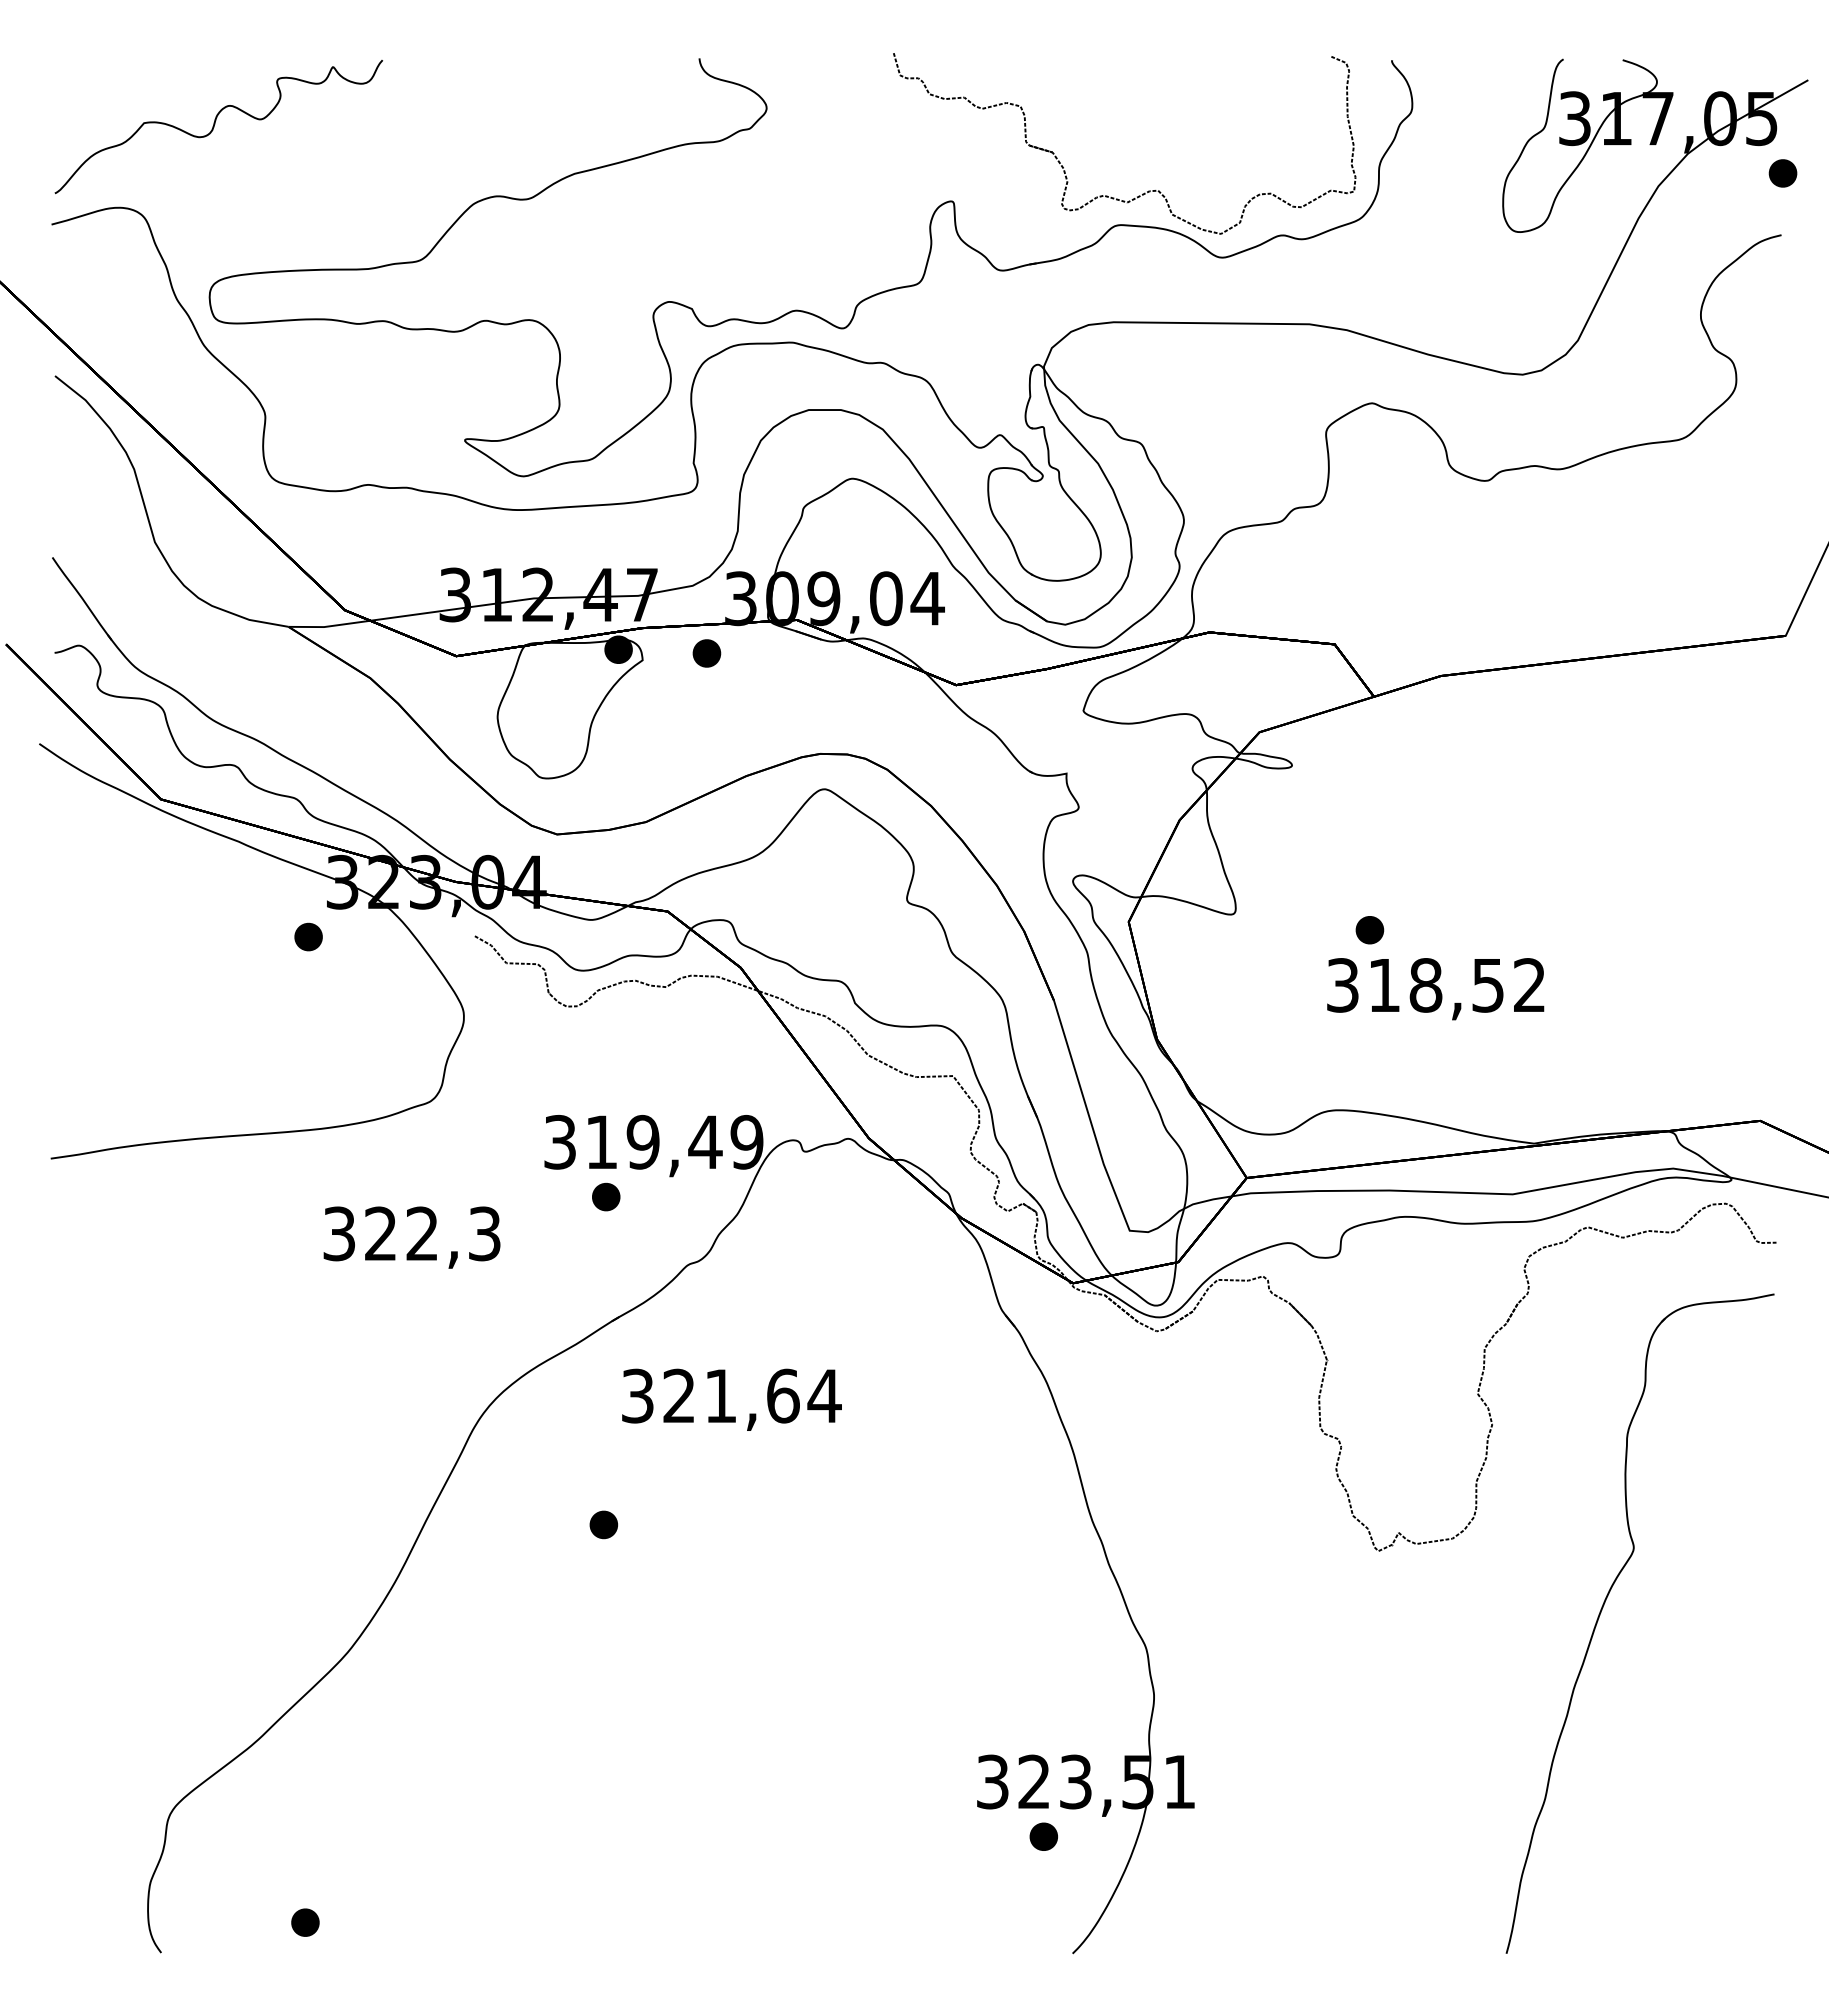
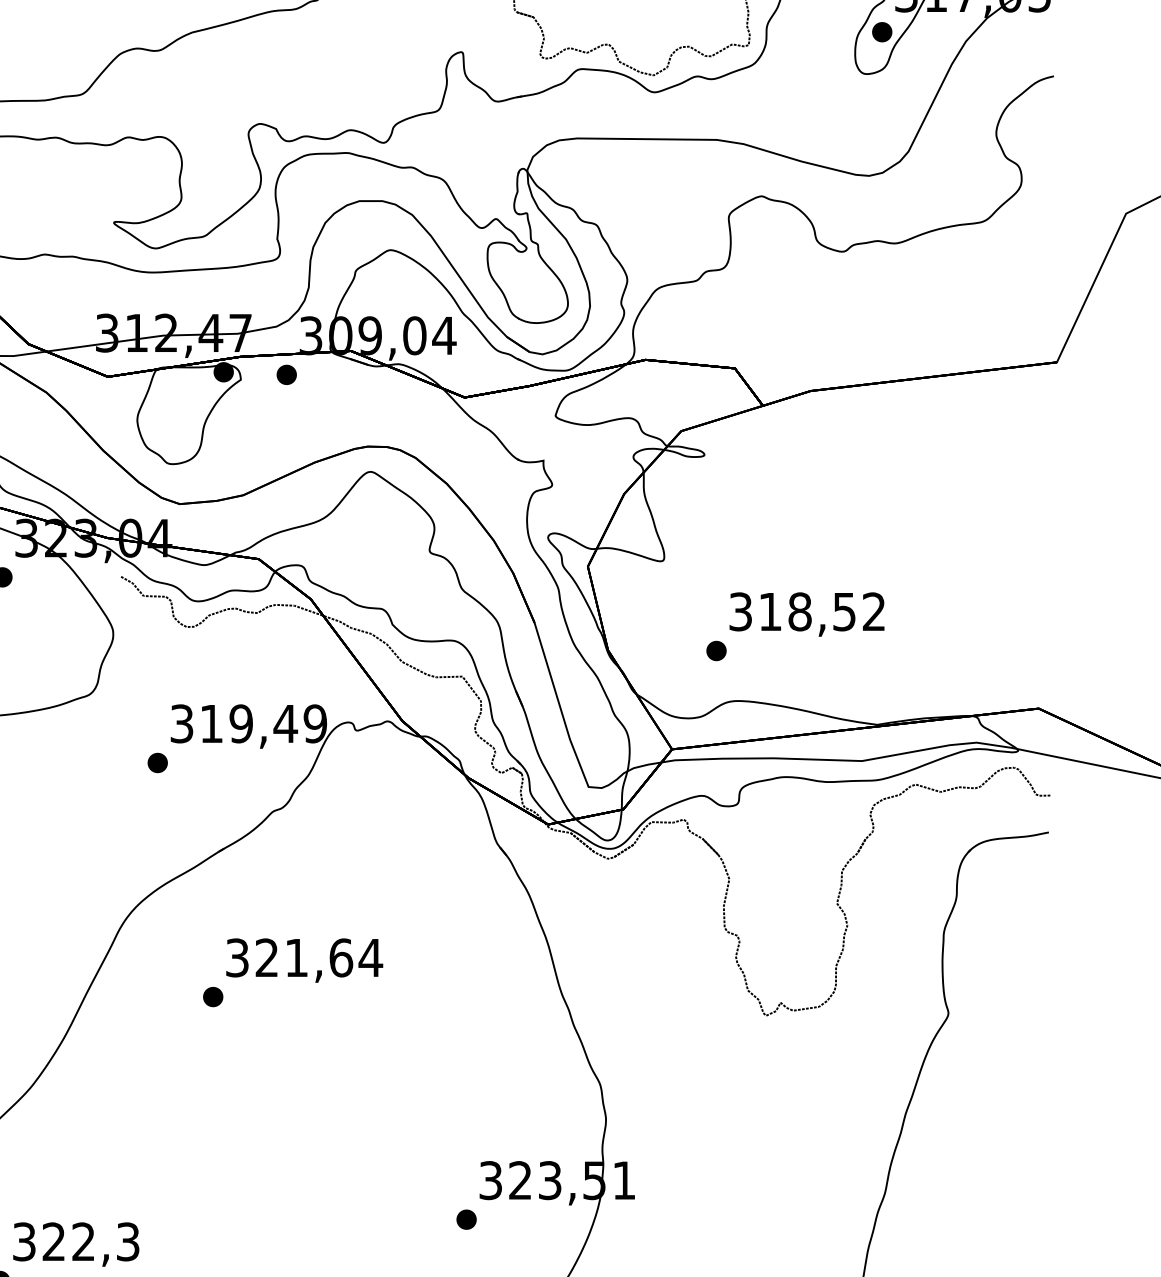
part: (1782, 173) -> (881, 32), moved
part: (1369, 930) -> (716, 651), moved
part: (606, 1196) -> (157, 762), moved
text: (411, 1237) -> (75, 1244), moved
text: (731, 1399) -> (304, 960), moved
part: (1043, 1836) -> (466, 1219), moved

